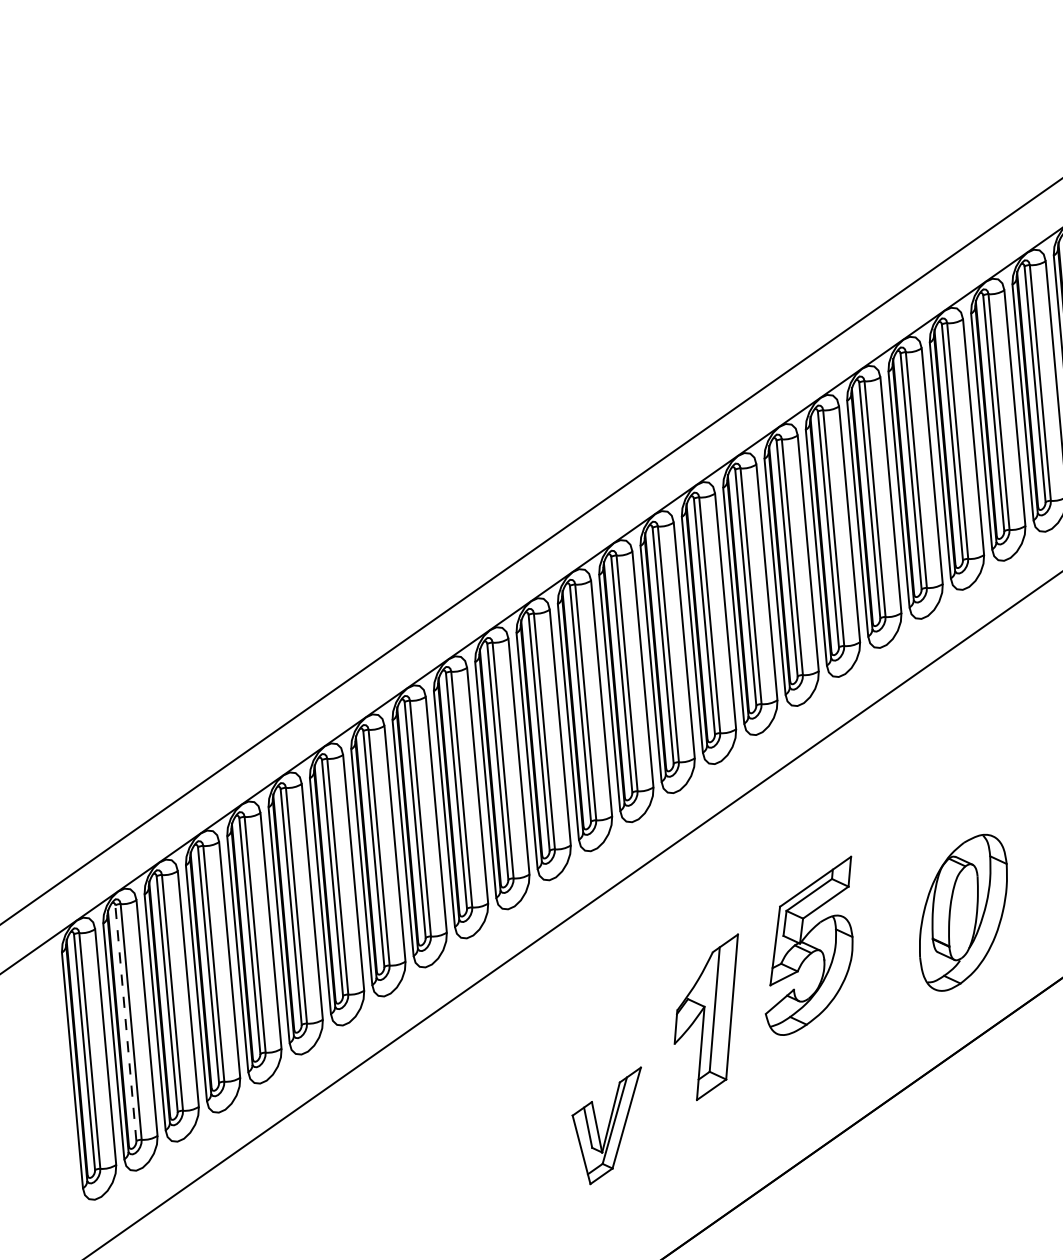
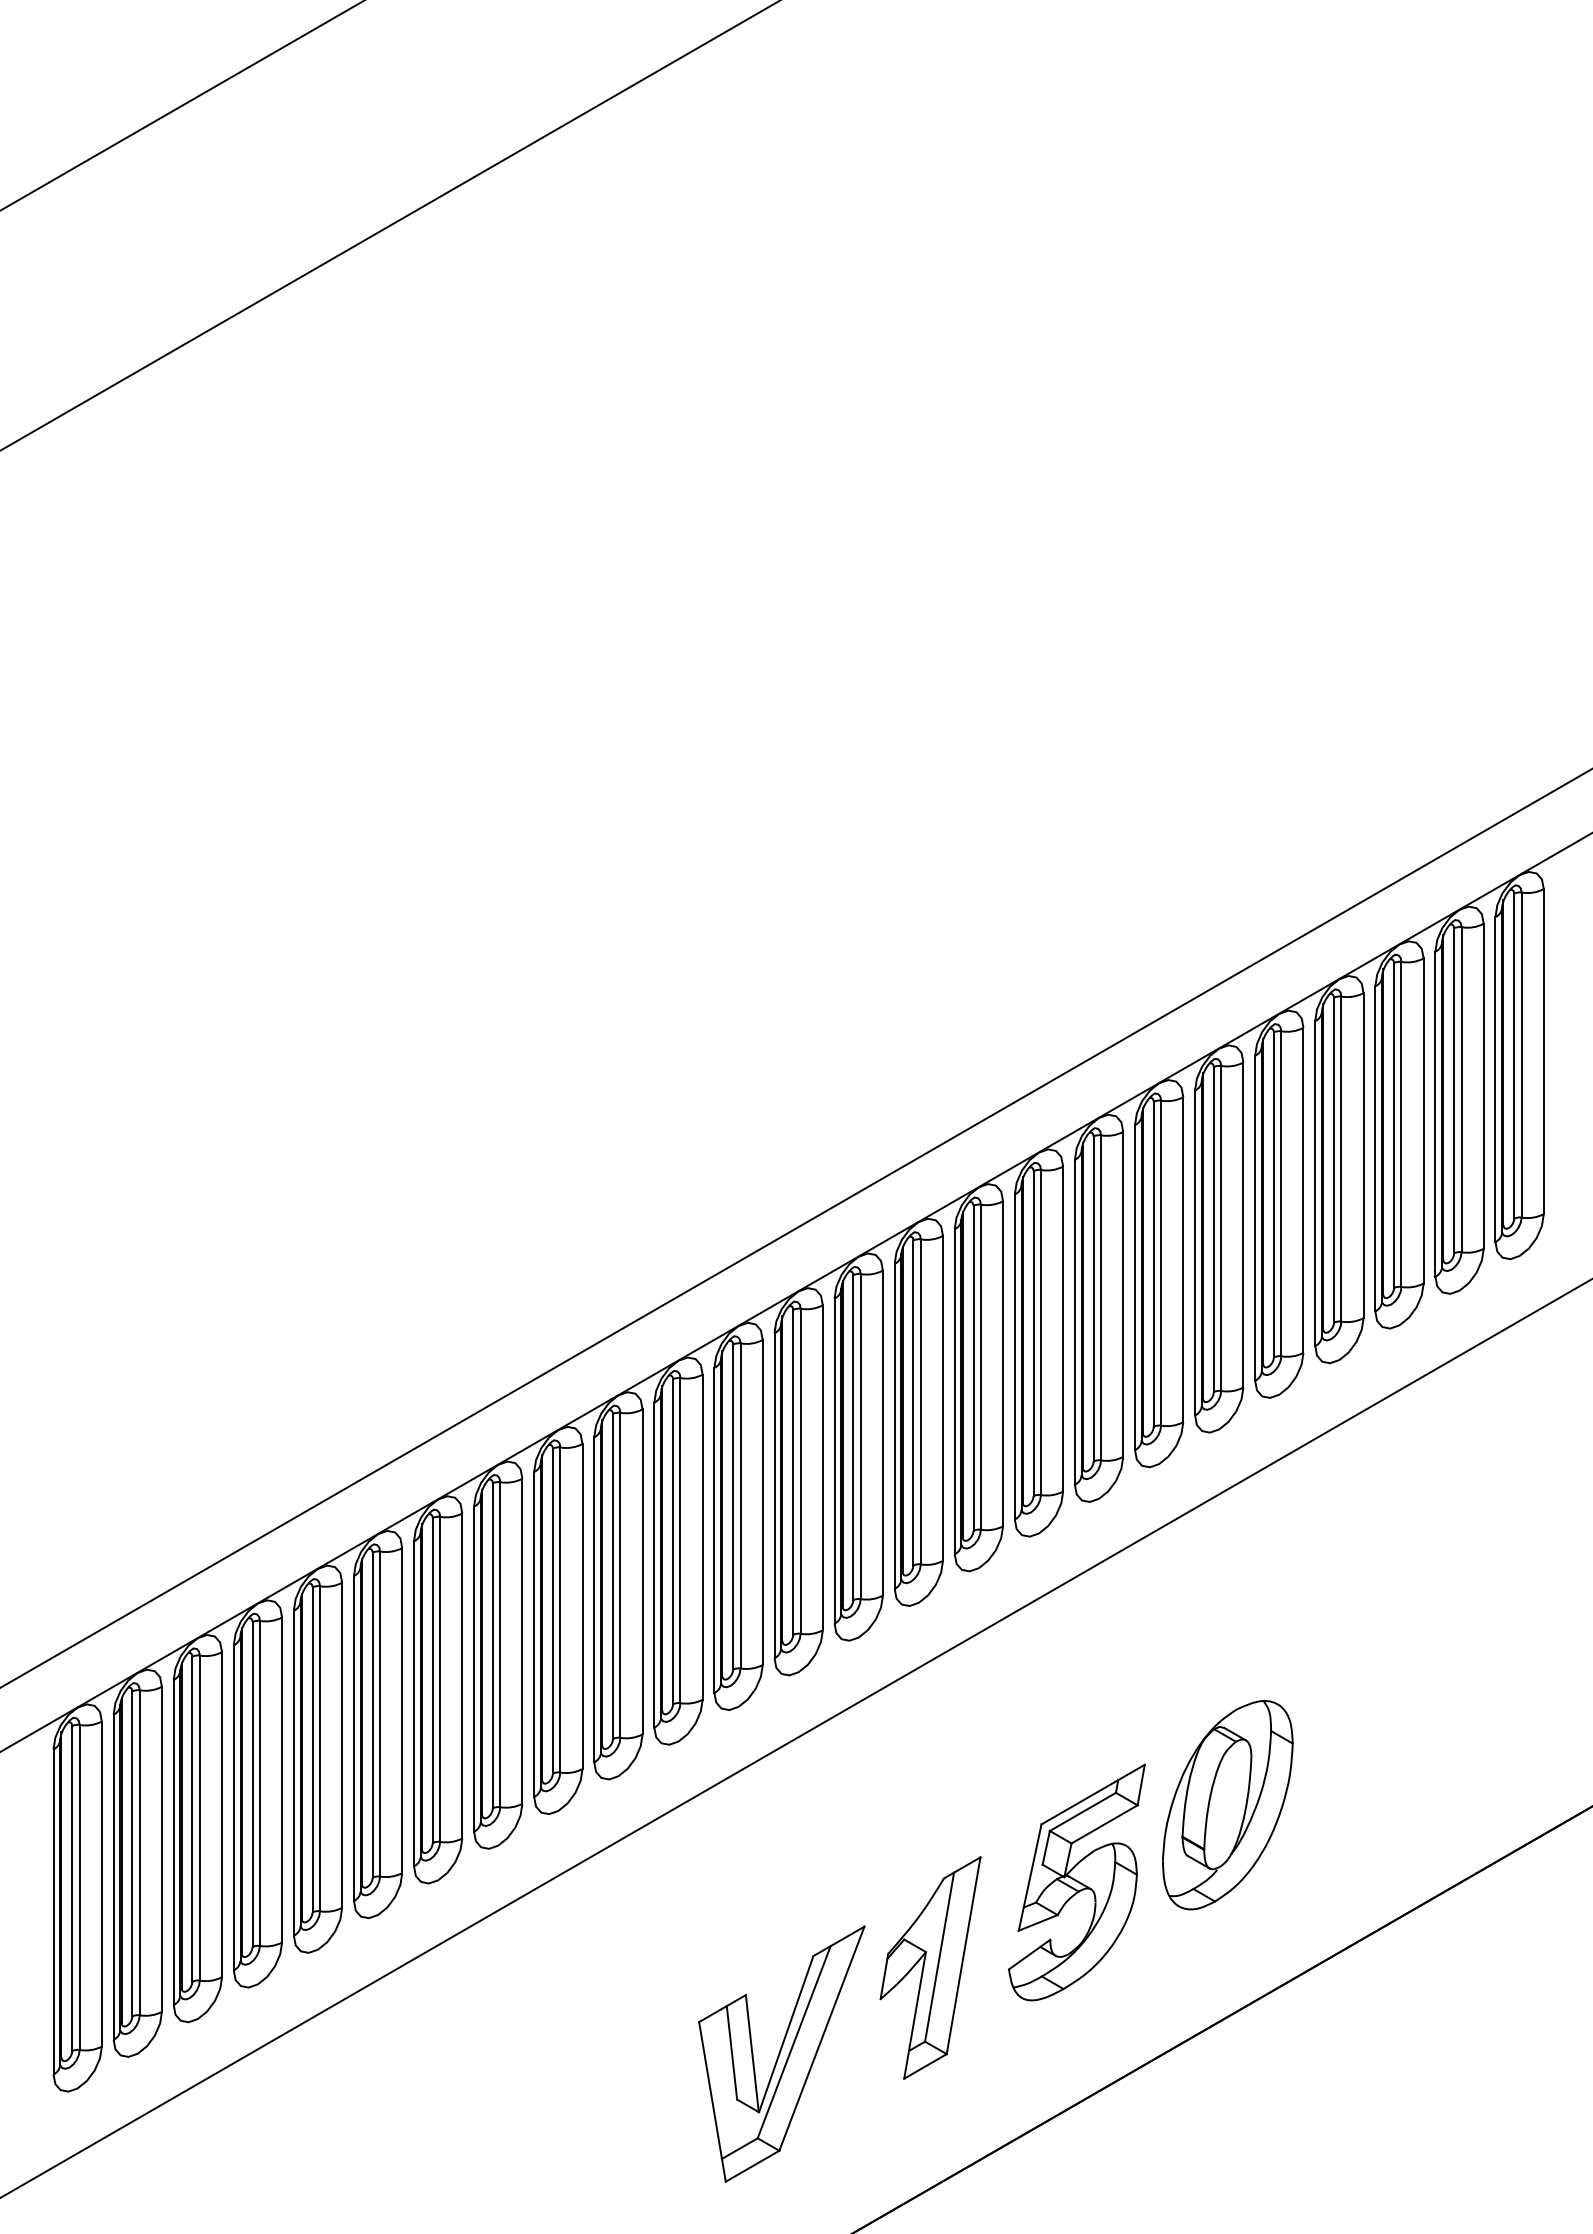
part: (963, 913) -> (1227, 1805), moved
part: (809, 946) -> (1076, 1882), moved
part: (708, 1017) -> (930, 1967), moved
line: (125, 1022) -> (132, 1853), dashed -> solid
part: (609, 1125) -> (781, 2053), size x1.67

